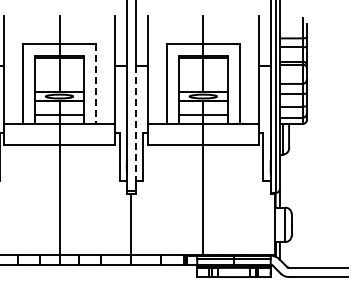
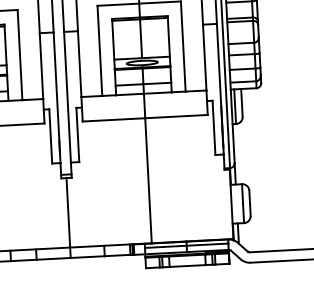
line: (96, 83) -> (20, 54), dashed -> solid
line: (136, 123) -> (68, 97), dashed -> solid

